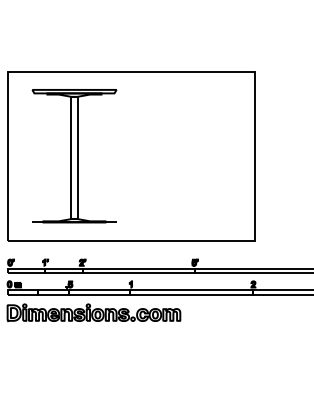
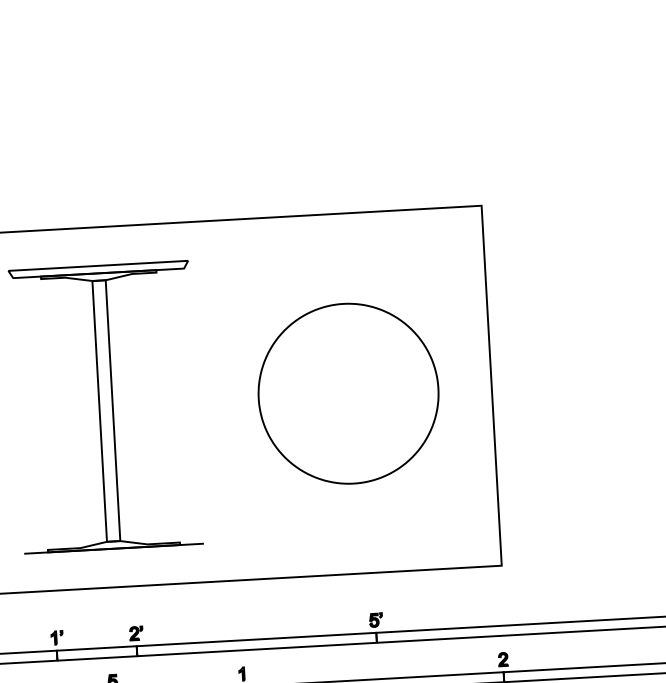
part: (188, 156) -> (349, 394), added

